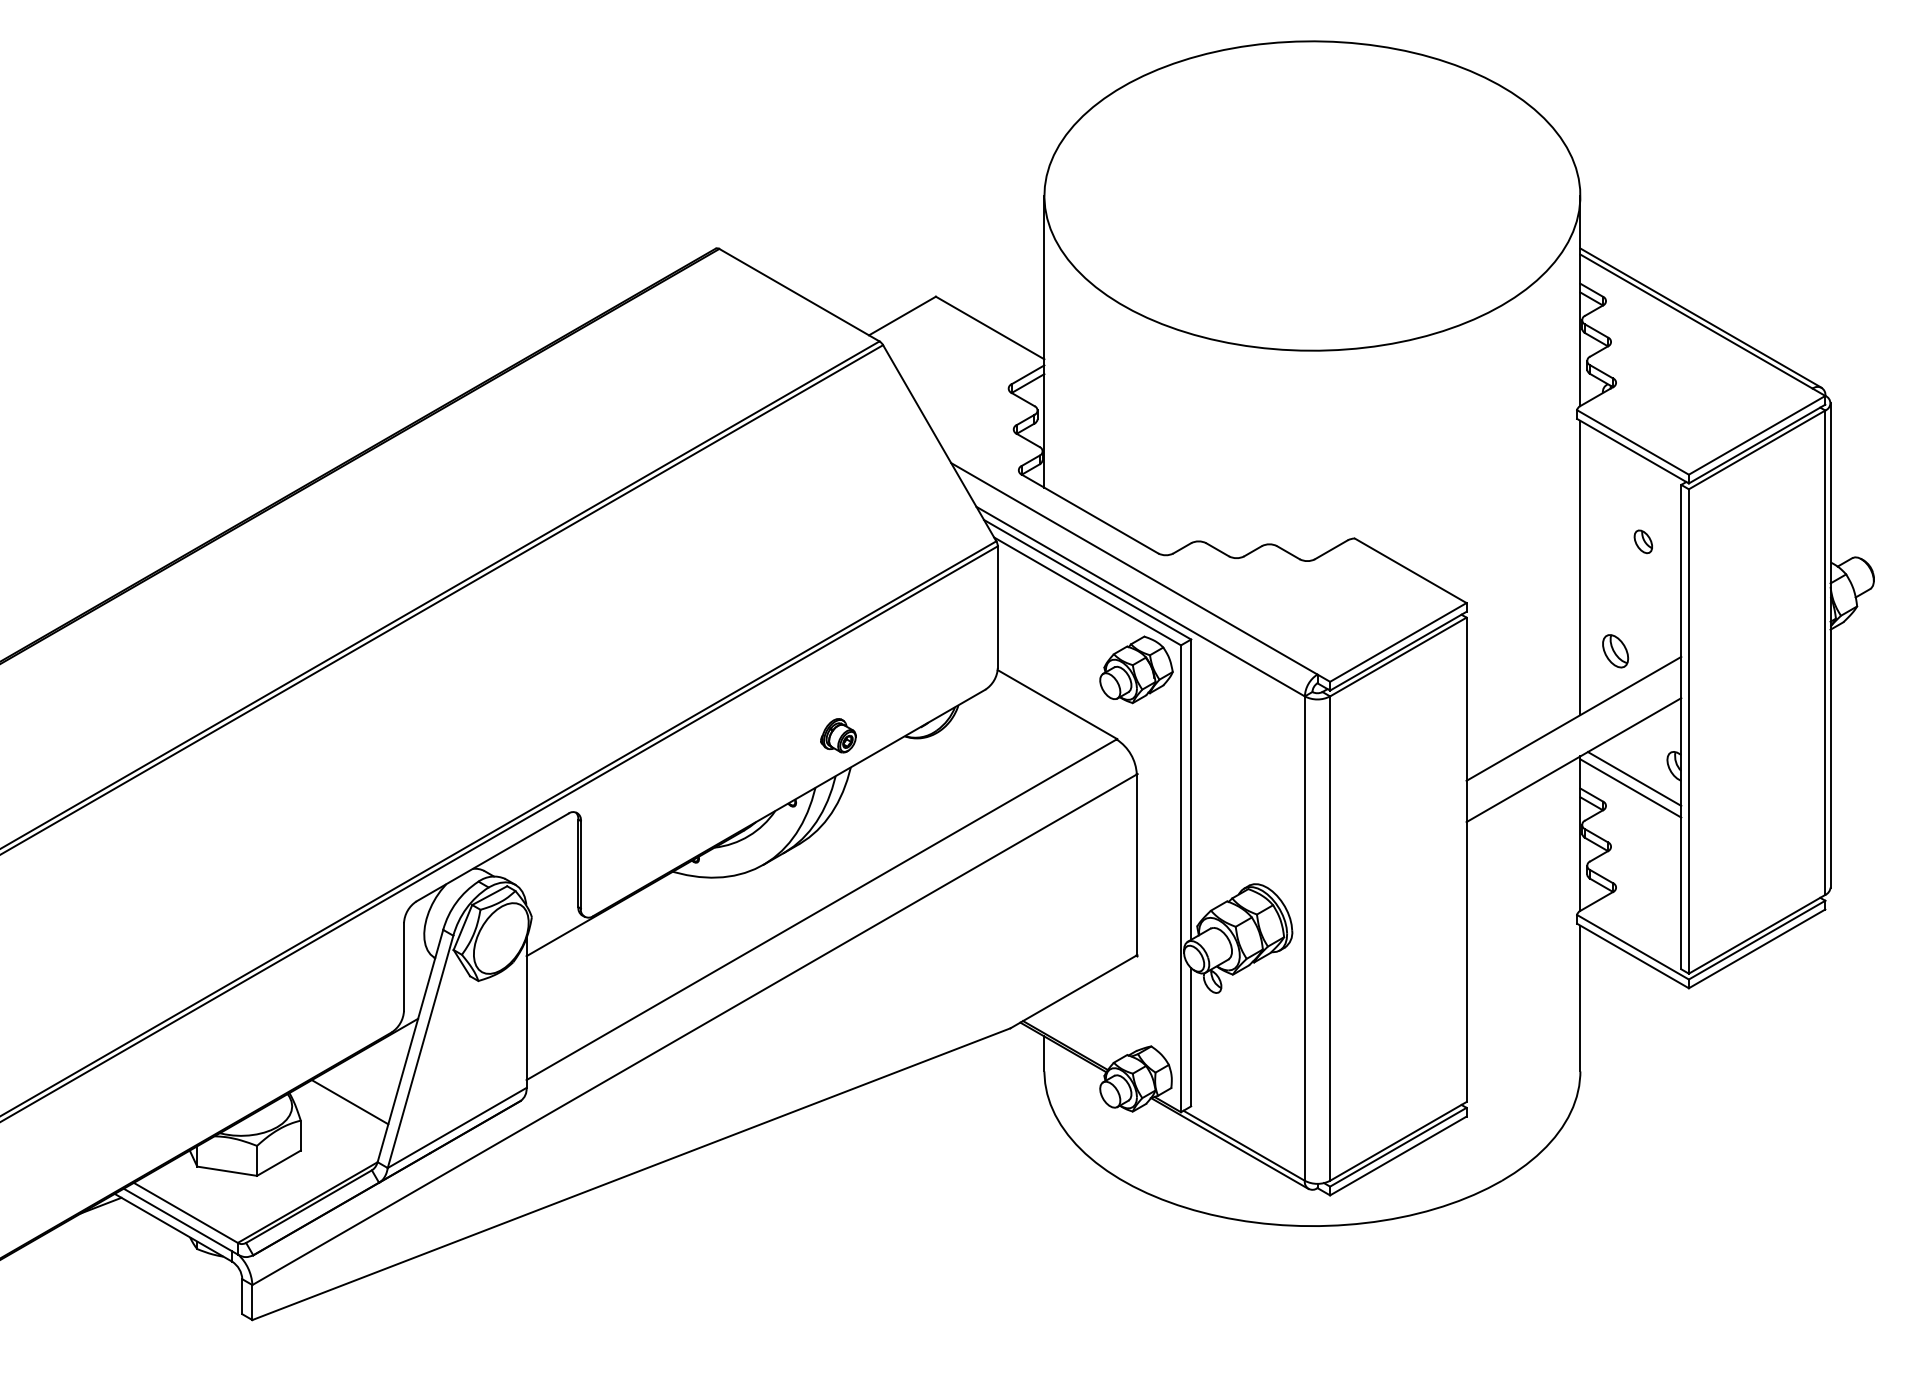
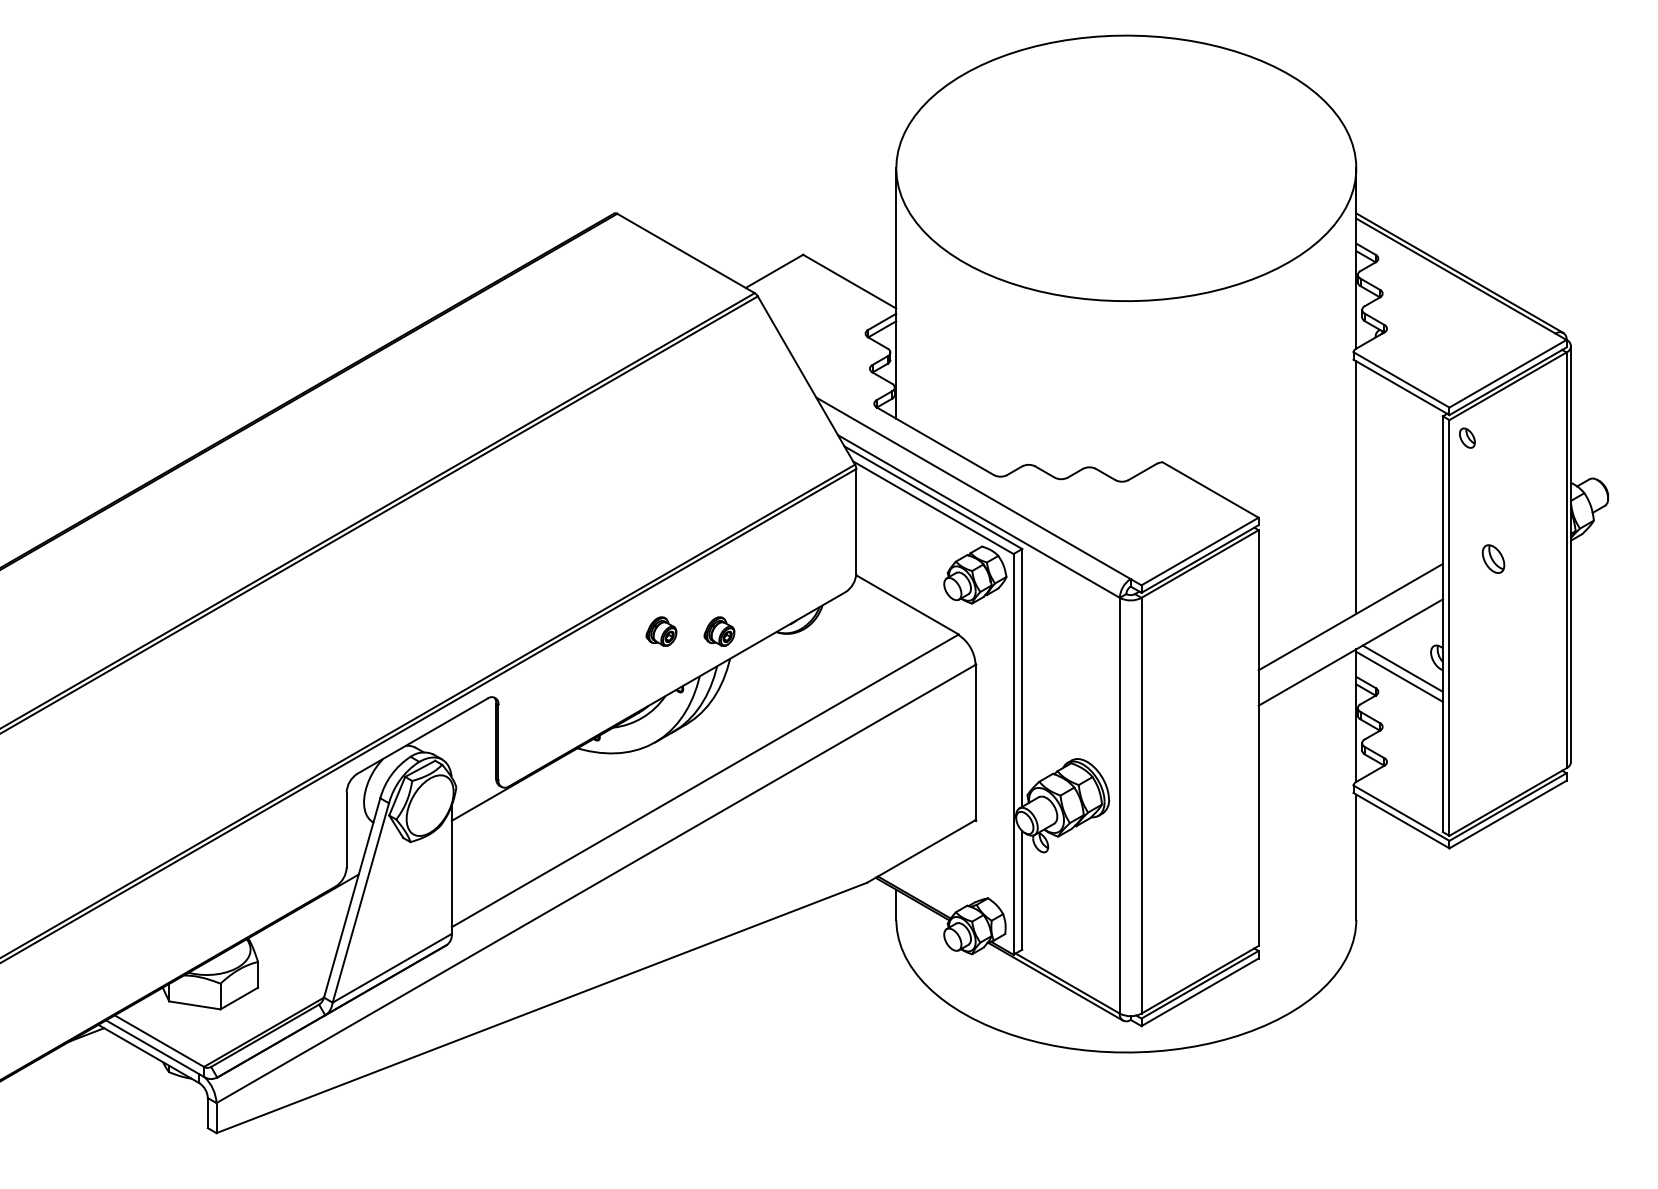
part: (1643, 541) -> (1467, 437), moved
part: (1615, 650) -> (1493, 558), moved
part: (770, 735) -> (661, 631), added
line: (350, 1102) -> (300, 946), removed

